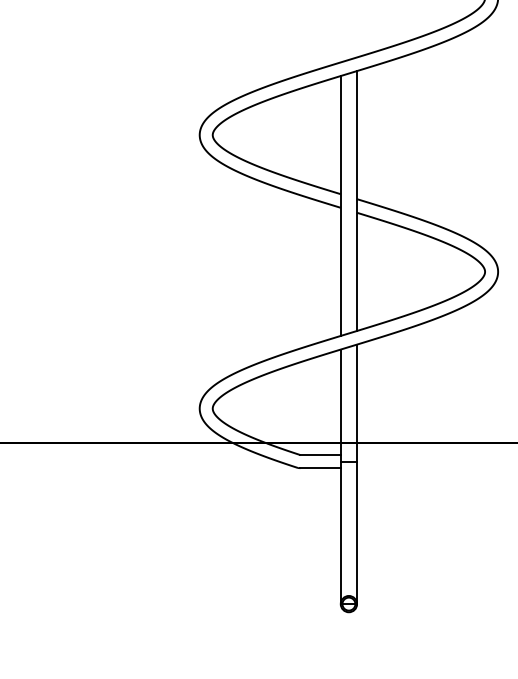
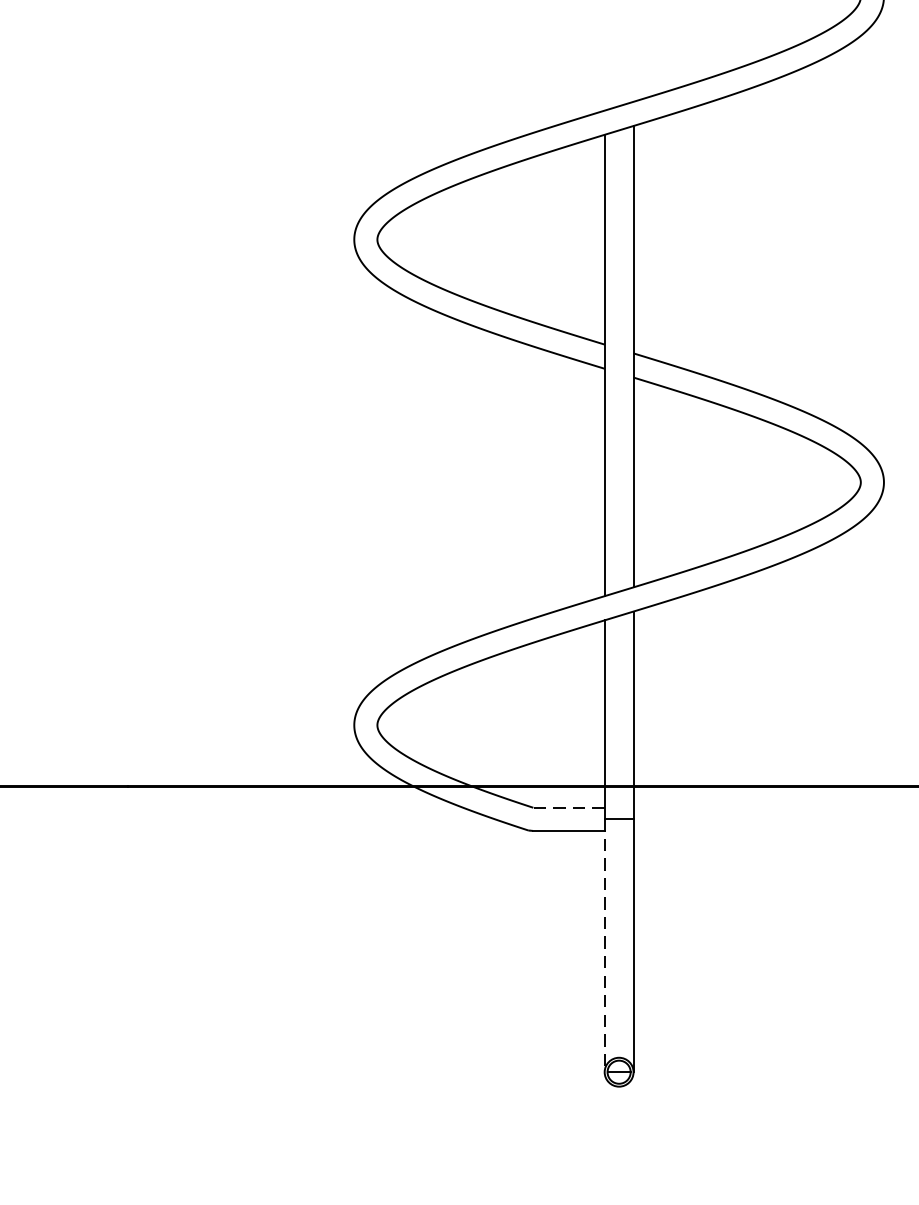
line: (320, 455) -> (568, 808), solid -> dashed
line: (340, 533) -> (604, 946), solid -> dashed

